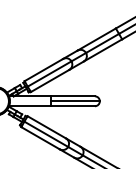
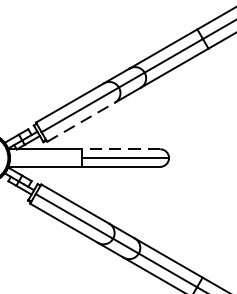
line: (50, 80) -> (81, 121), solid -> dashed
line: (72, 96) -> (120, 149), solid -> dashed

